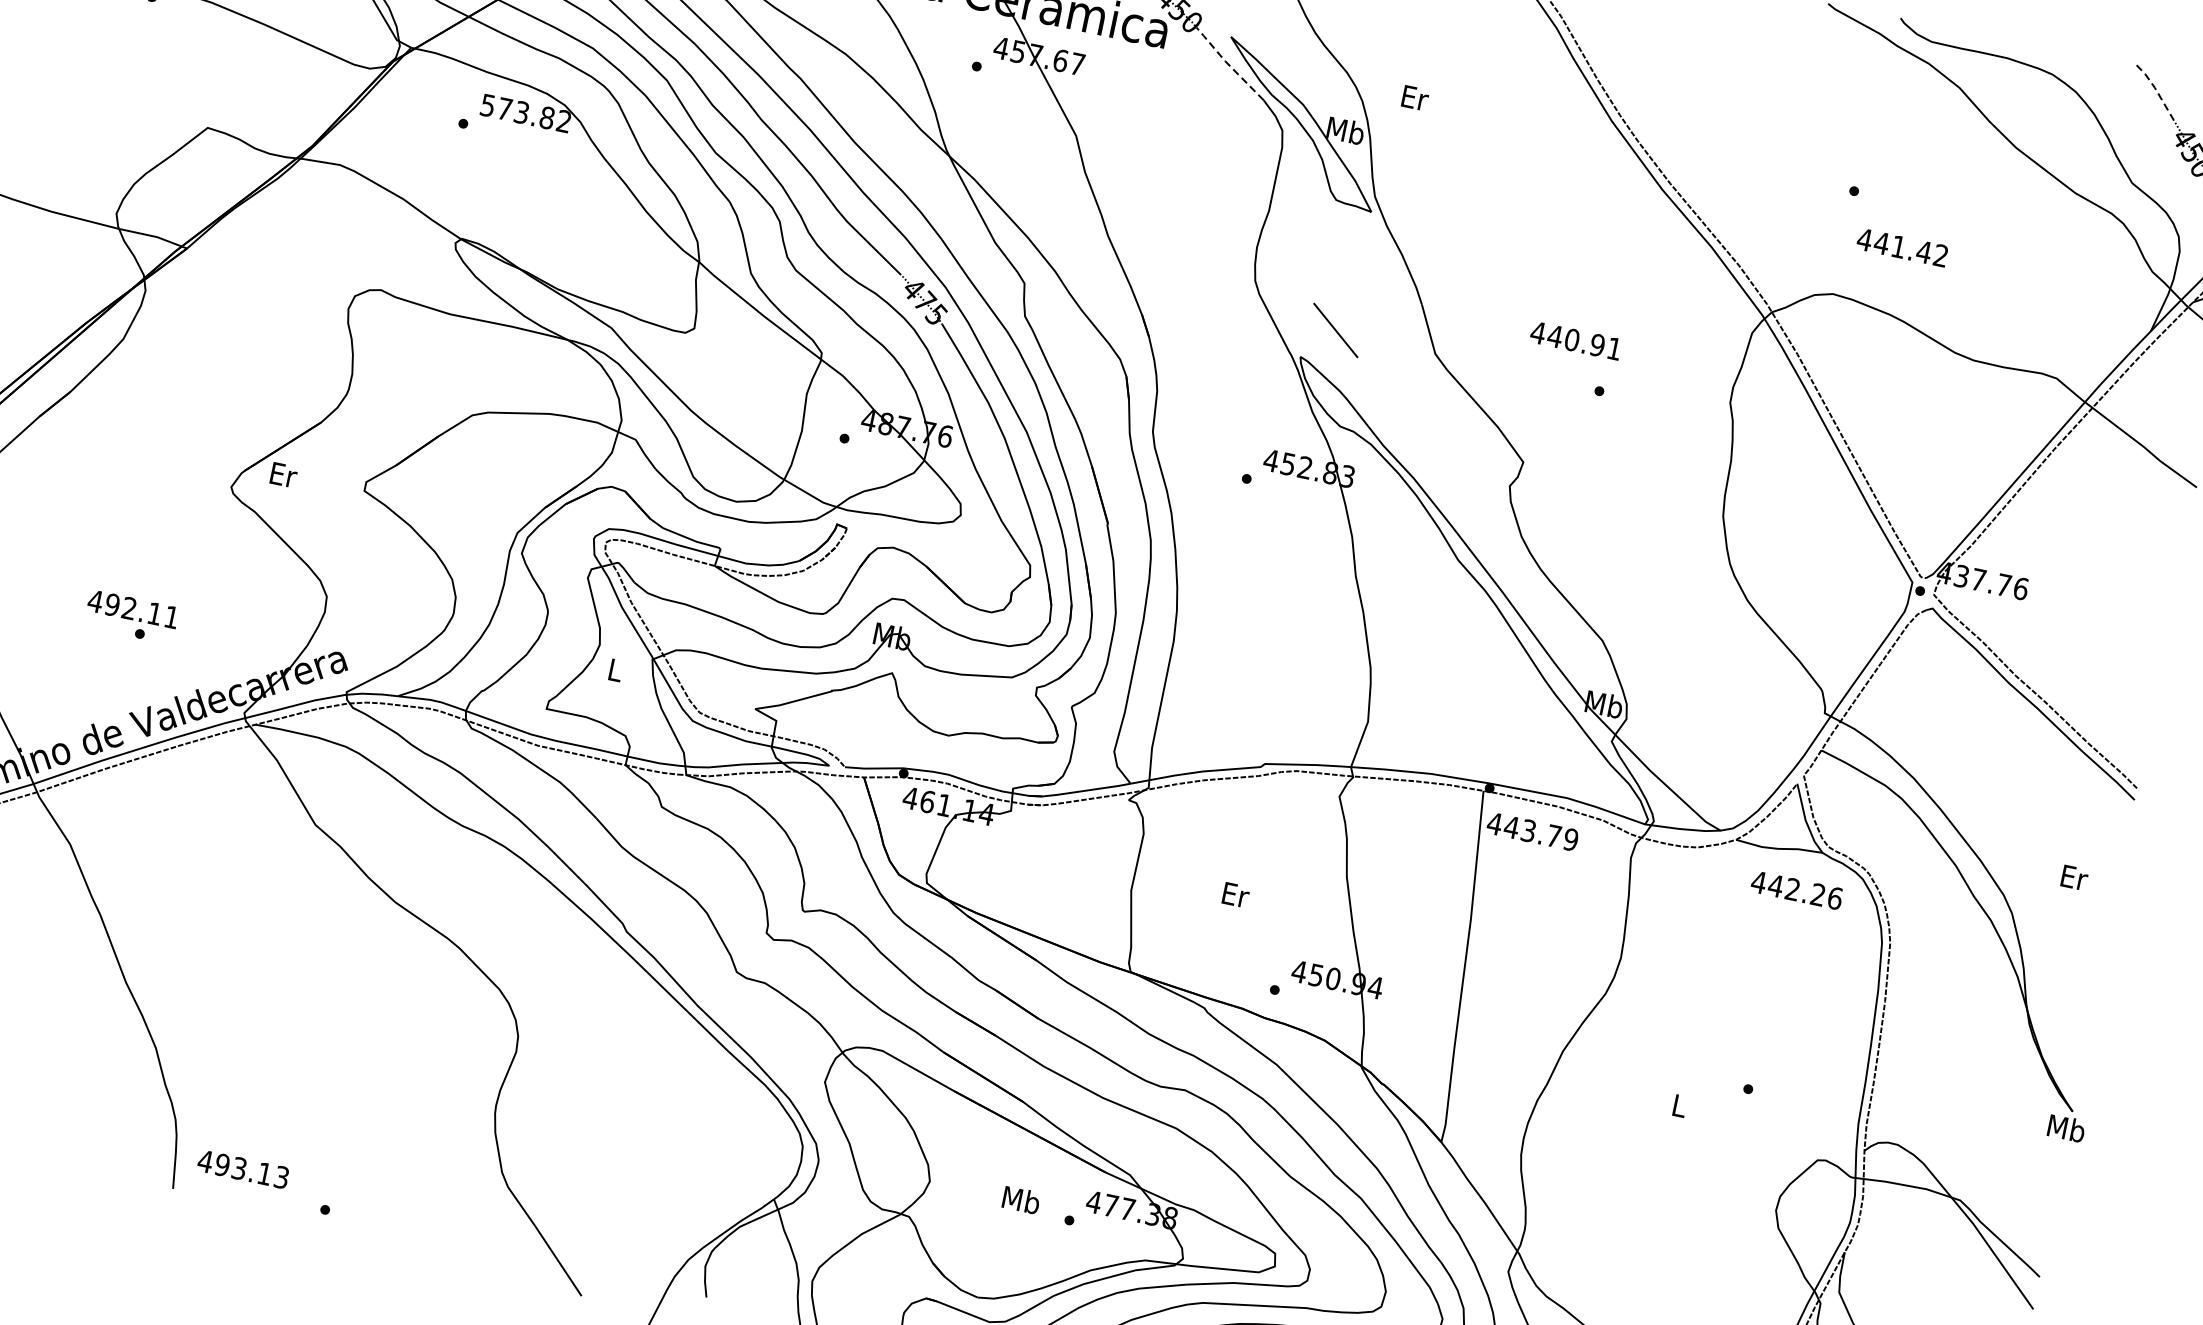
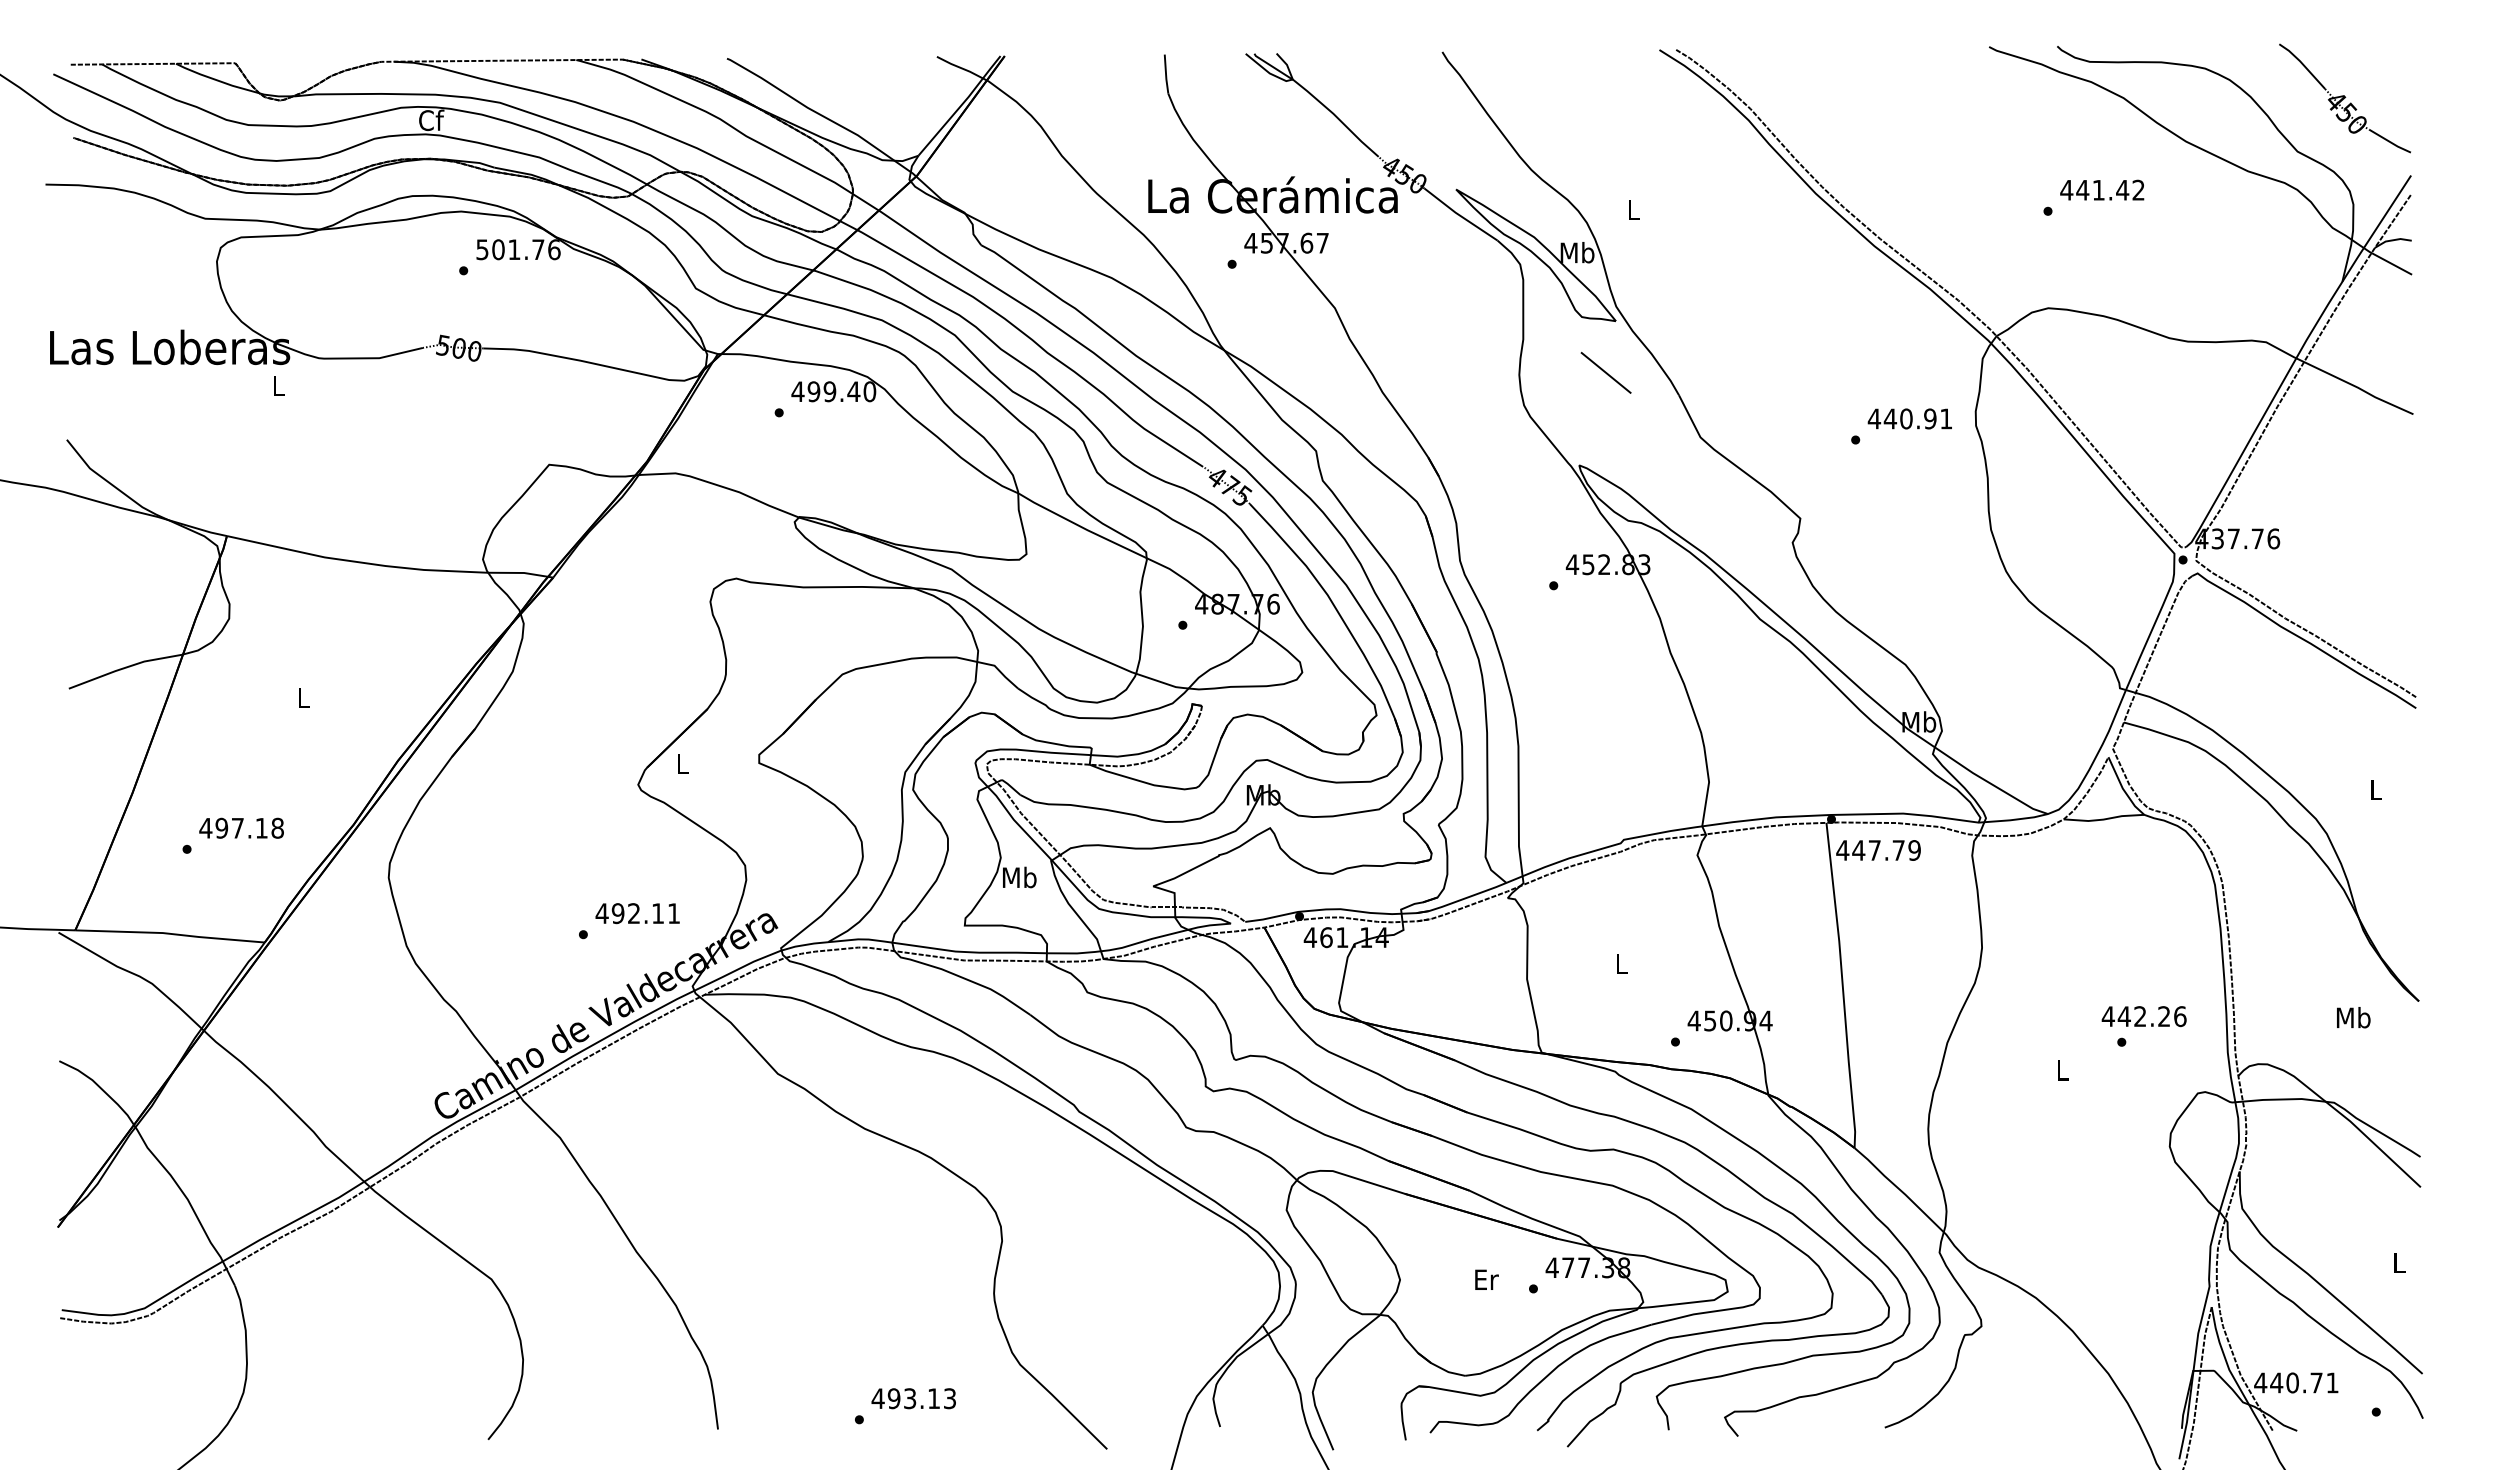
line: (1228, 63) -> (1458, 214), dashed -> solid
line: (2156, 91) -> (2302, 64), dashed -> solid
text: (1415, 98) -> (1634, 210), Er -> L
text: (525, 113) -> (833, 391), 573.82 -> 499.40
text: (1902, 246) -> (2102, 189), moved
line: (1335, 329) -> (1605, 372), moved
text: (1575, 340) -> (1909, 418), moved
text: (283, 475) -> (683, 764), Er -> L
text: (133, 609) -> (637, 913), moved
text: (615, 670) -> (1019, 877), L -> Mb
text: (1528, 830) -> (1874, 850), 443.79 -> 447.79
text: (2074, 877) -> (2376, 789), Er -> L
text: (1796, 890) -> (2143, 1016), moved
text: (1236, 894) -> (1622, 963), Er -> L
text: (2066, 1128) -> (2353, 1017), moved
text: (243, 1169) -> (913, 1398), moved
text: (1021, 1200) -> (1486, 1279), Mb -> Er

